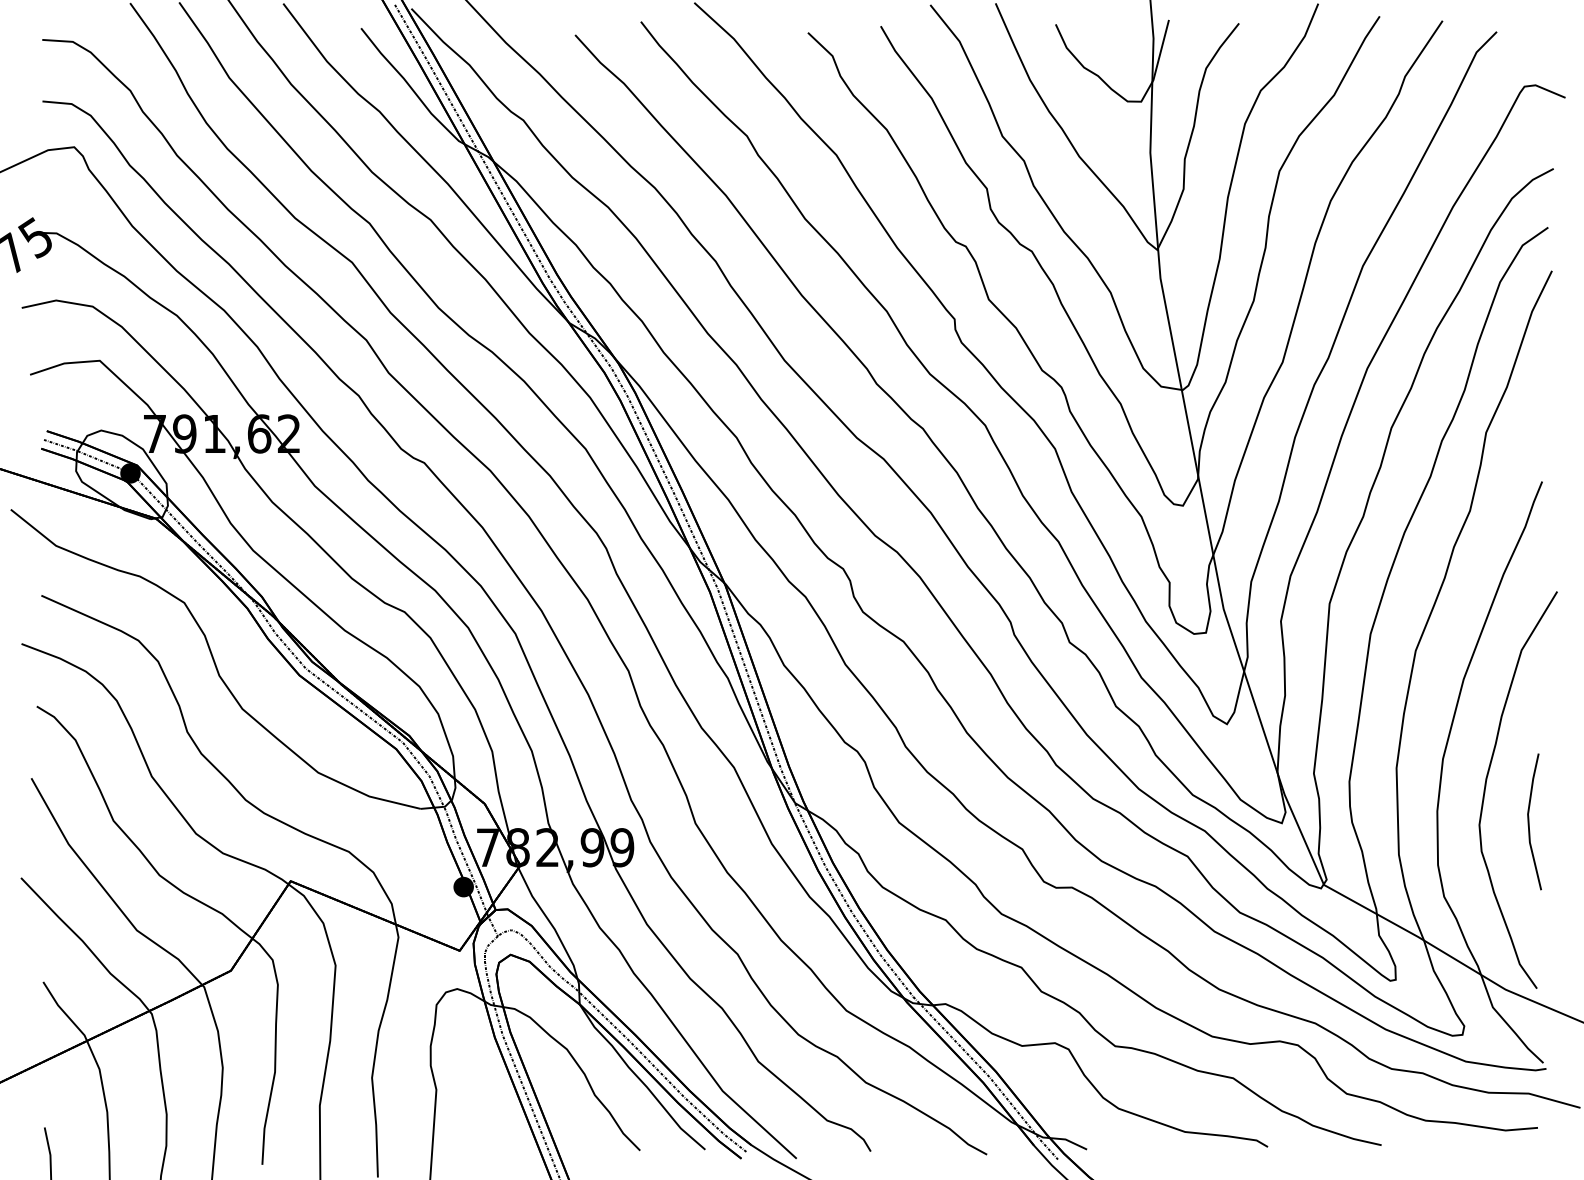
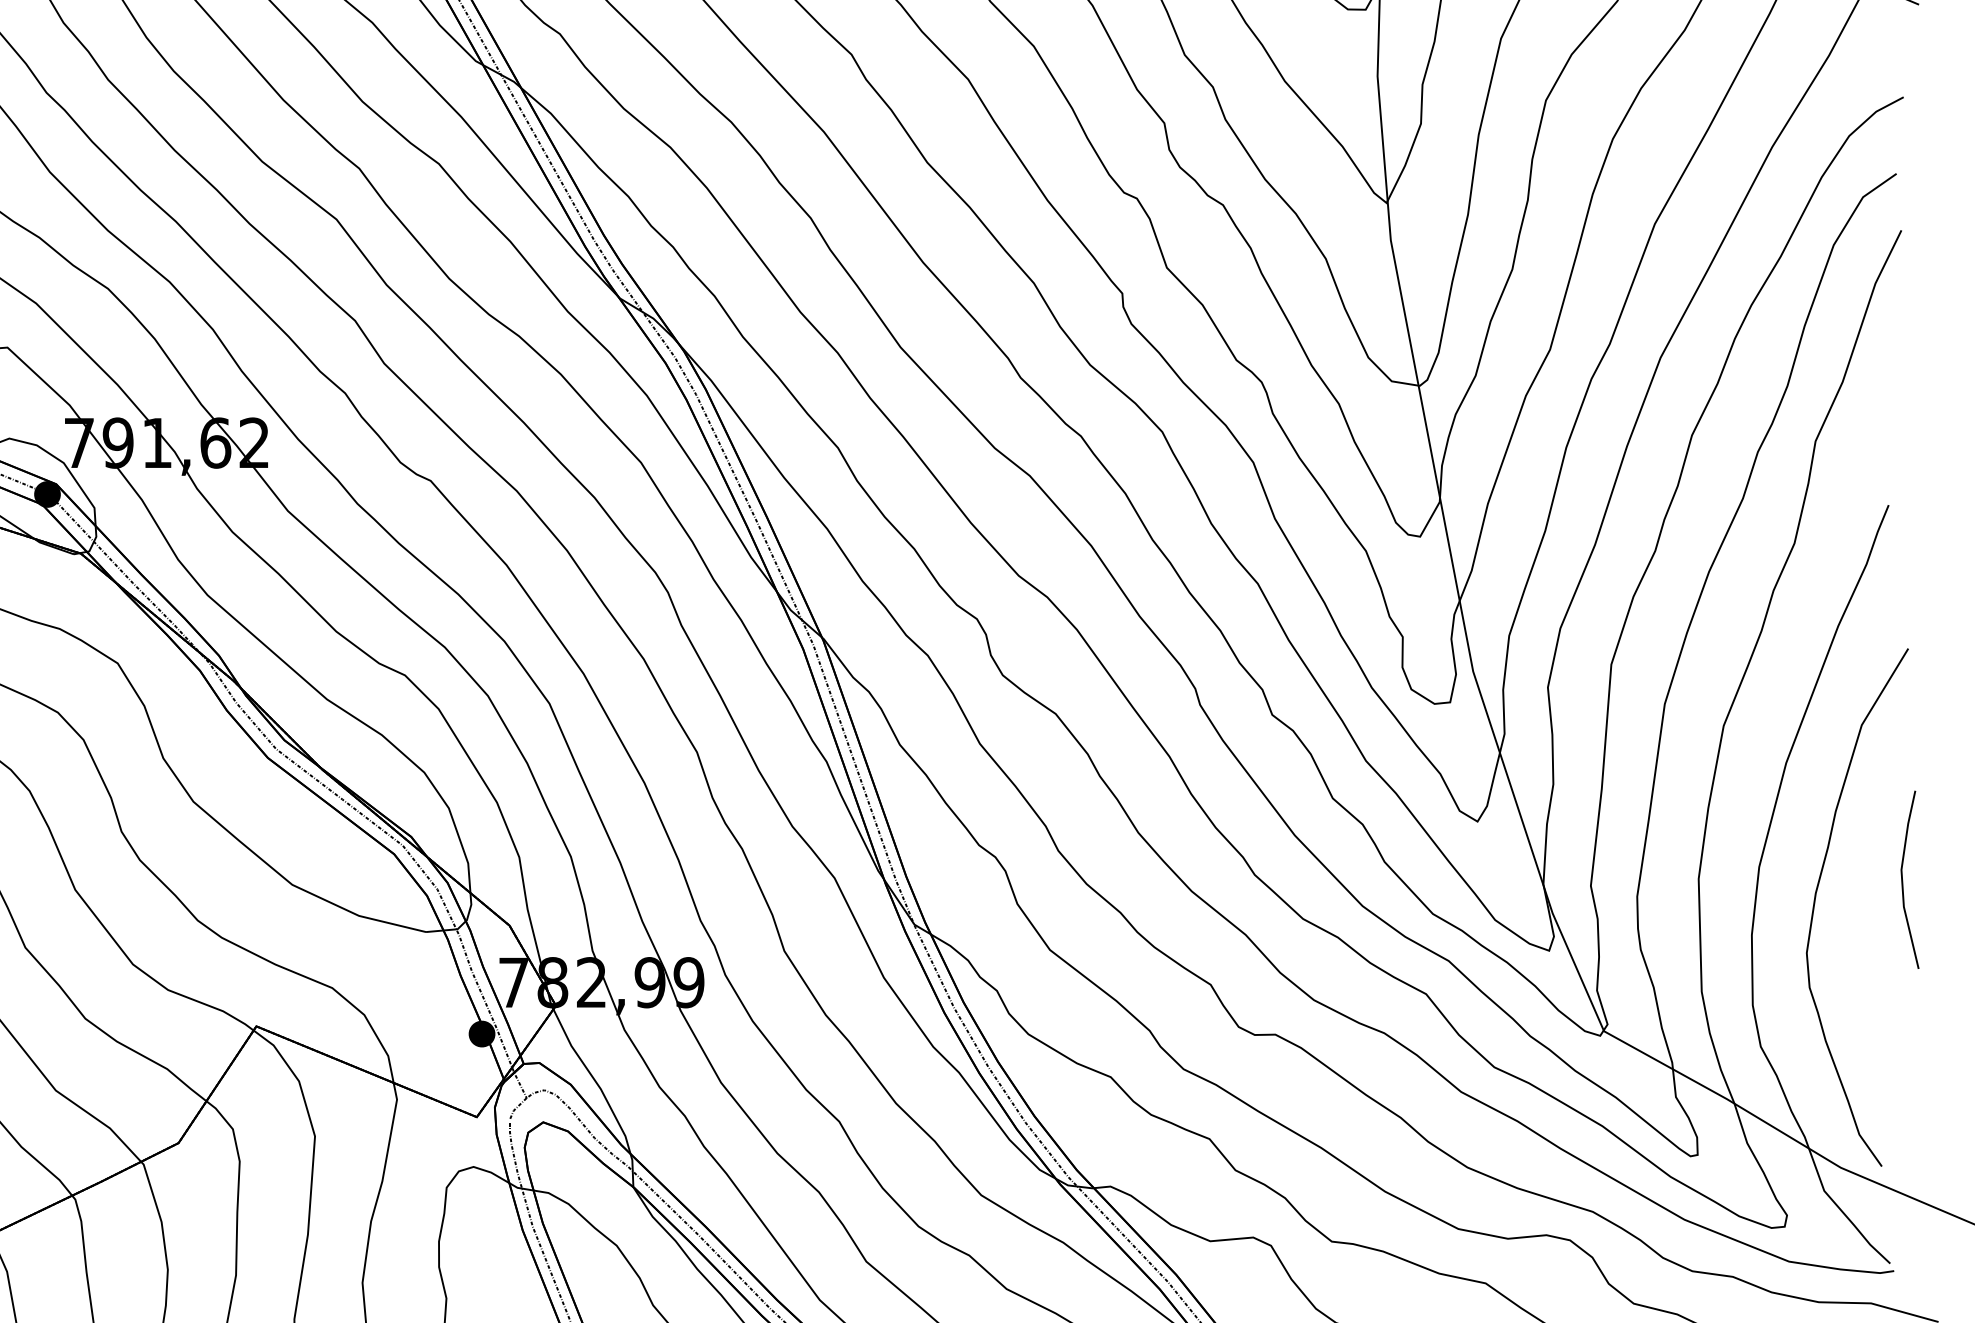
line: (1529, 821) -> (1903, 879), moved

